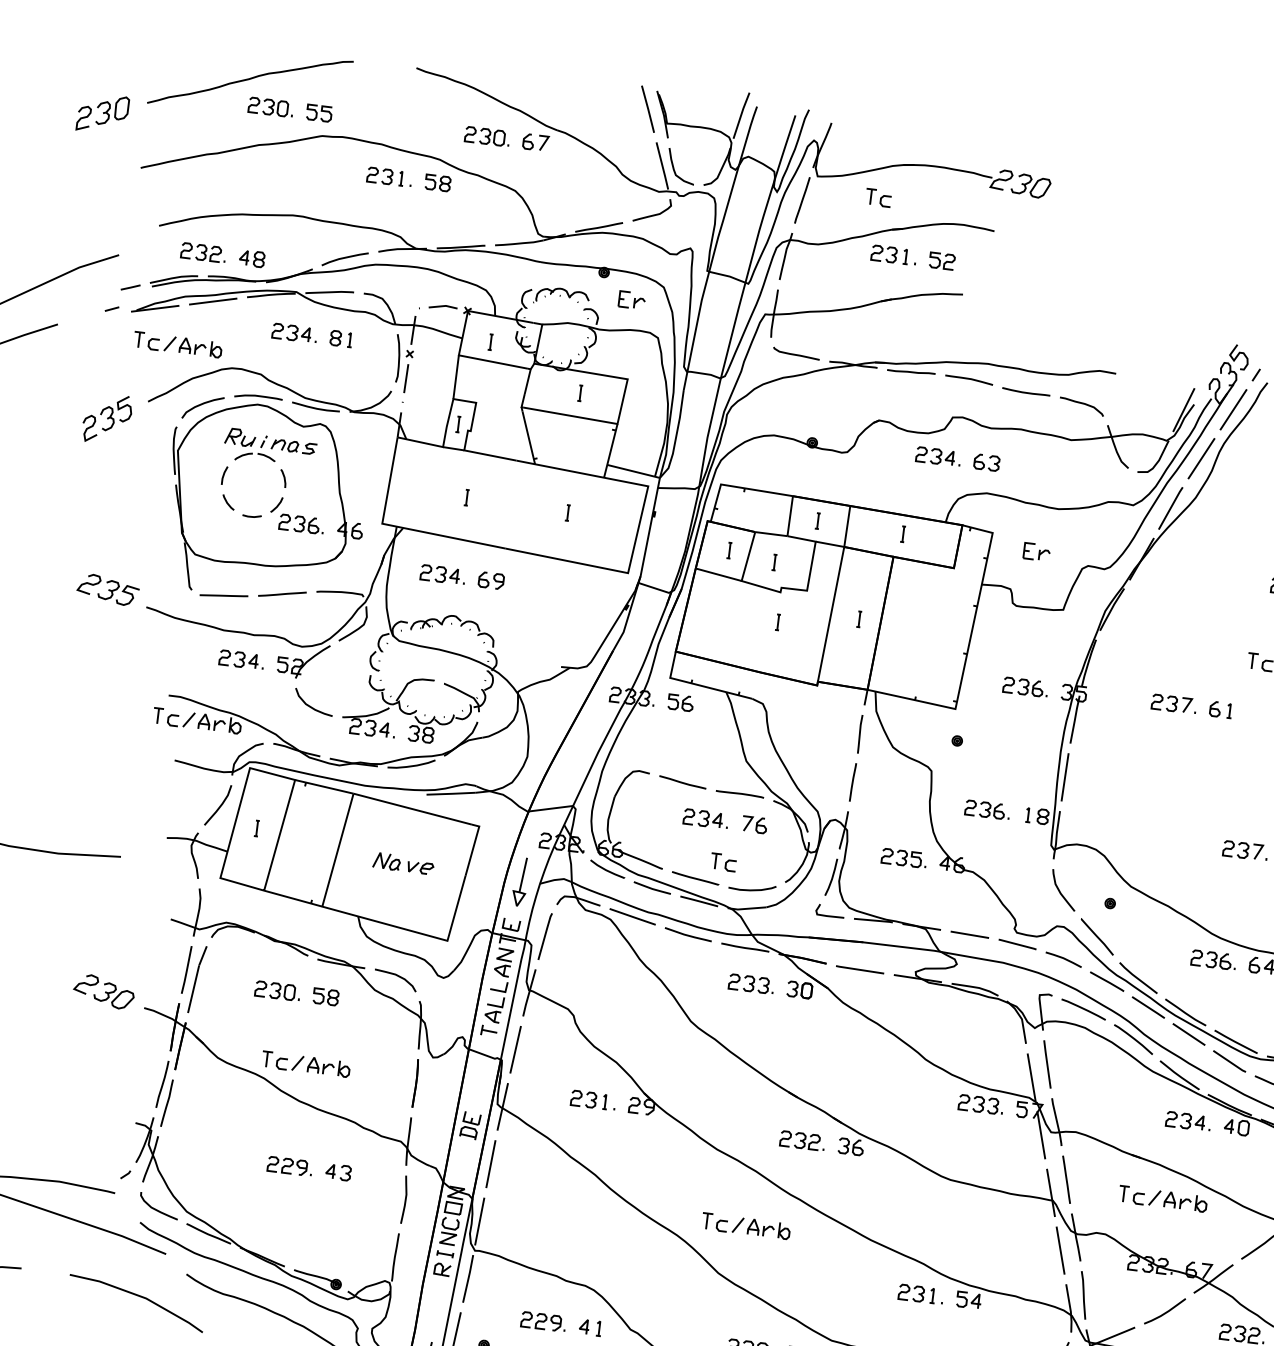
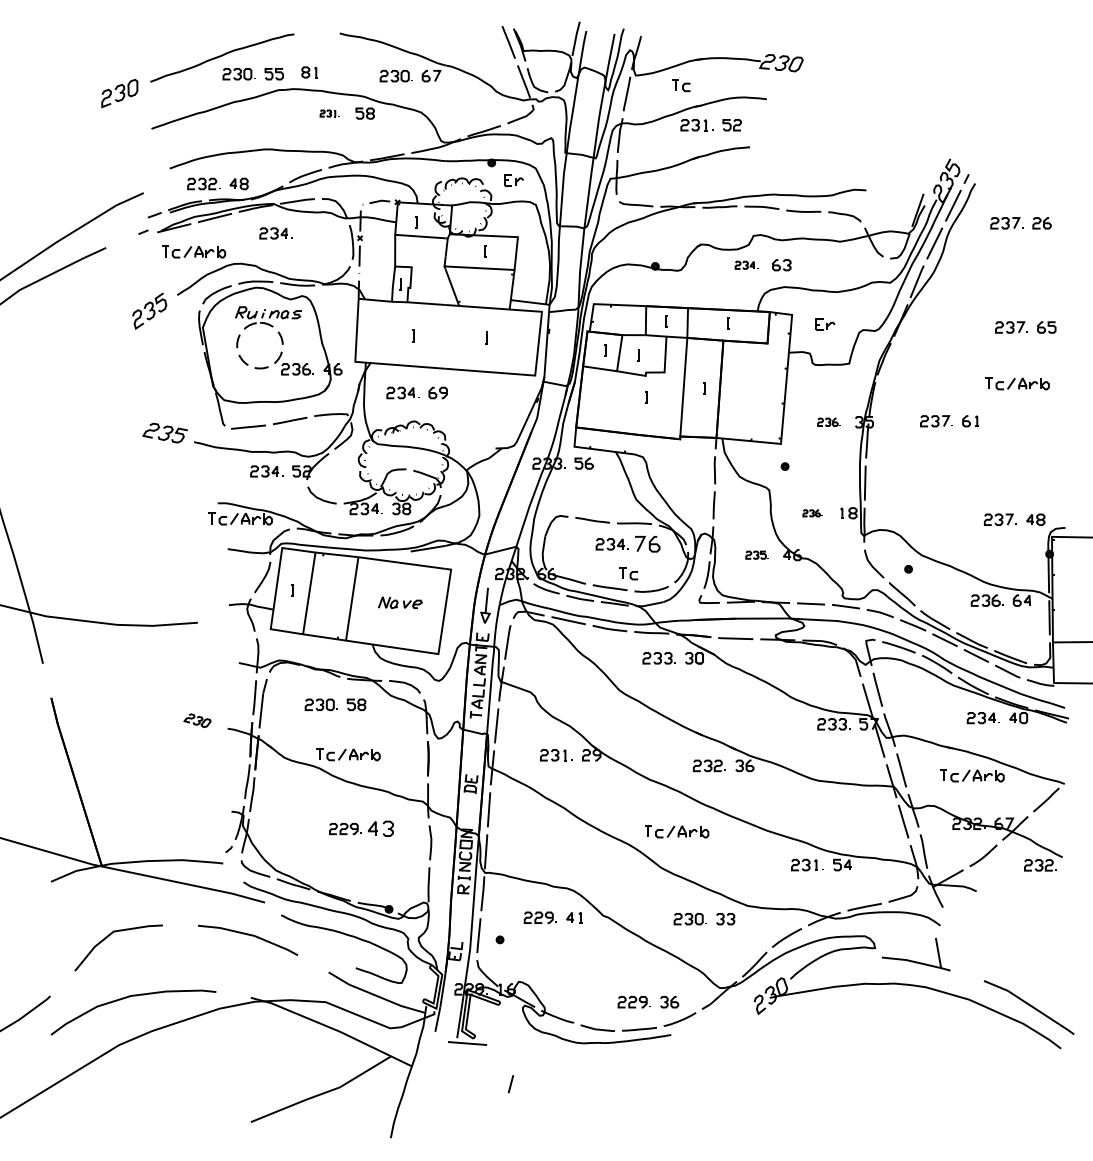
part: (388, 176) -> (329, 113), size x0.6
part: (340, 338) -> (309, 72), moved
part: (938, 457) -> (746, 265), size x0.7
part: (1024, 687) -> (828, 422), size x0.7
part: (987, 810) -> (812, 513), size x0.6
part: (754, 825) -> (647, 544), size x1.4
part: (902, 858) -> (756, 555), size x0.7
part: (103, 991) -> (197, 720), size x0.6
part: (337, 1172) -> (380, 829), size x1.4

